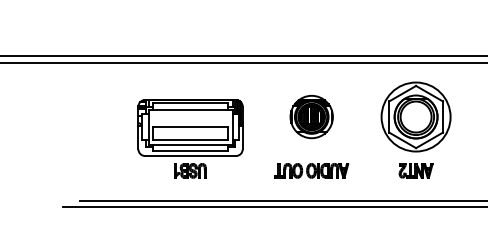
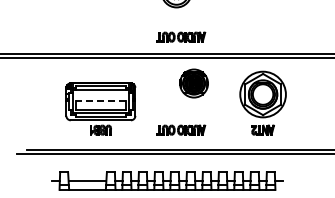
part: (312, 29) -> (181, 36), added
part: (310, 116) -> (193, 83), moved
line: (190, 127) -> (100, 101), solid -> dashed
part: (415, 129) -> (262, 102), moved

